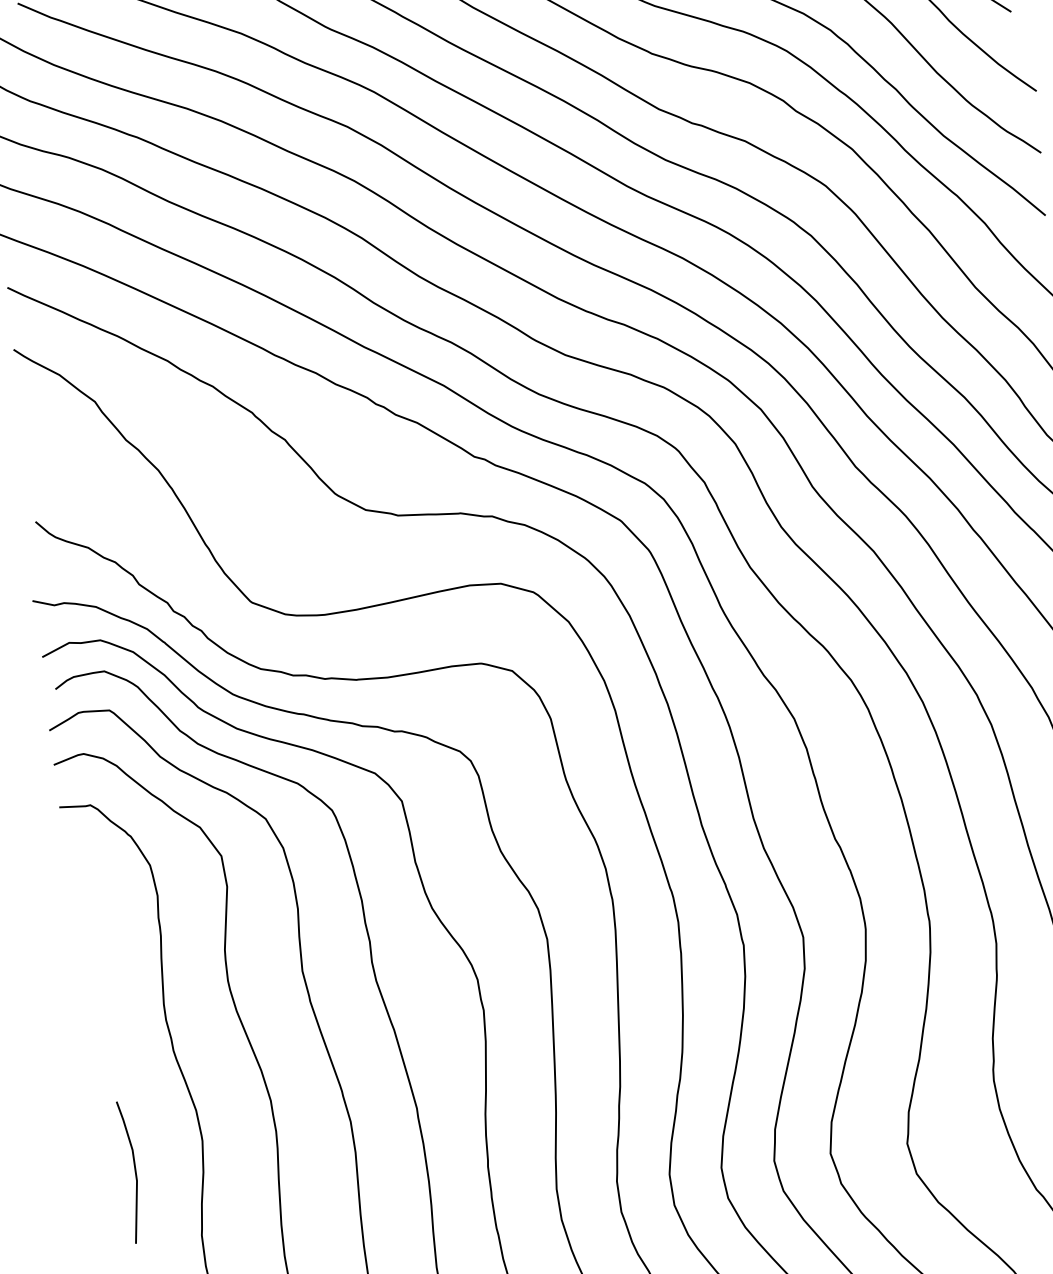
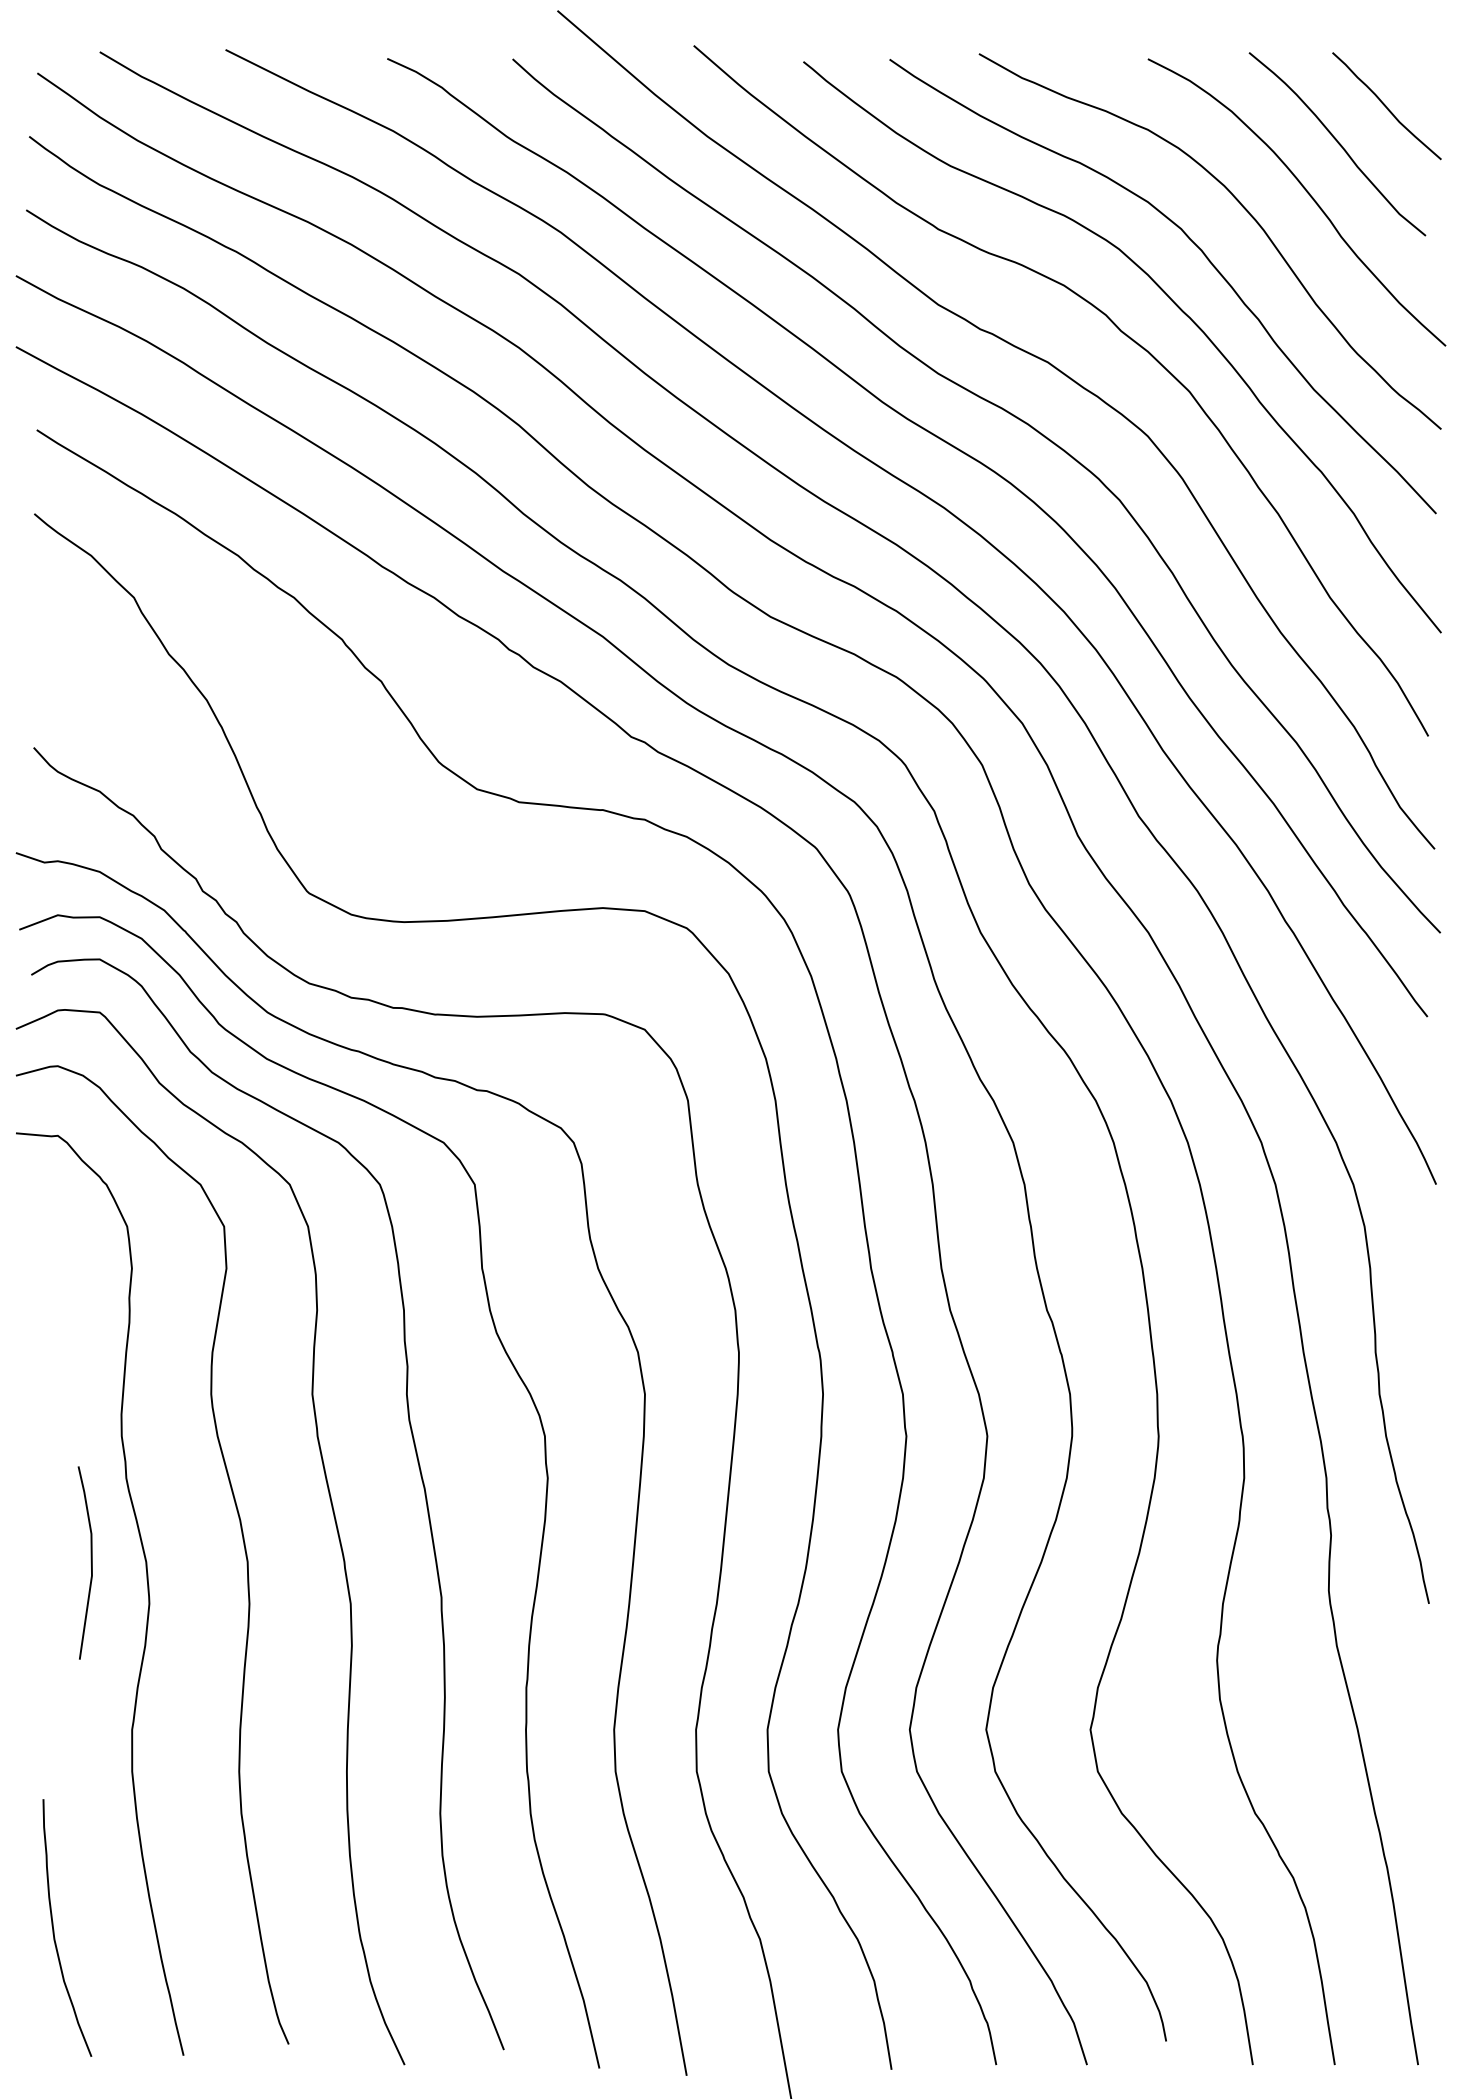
line: (134, 1171) -> (90, 1562), moved

